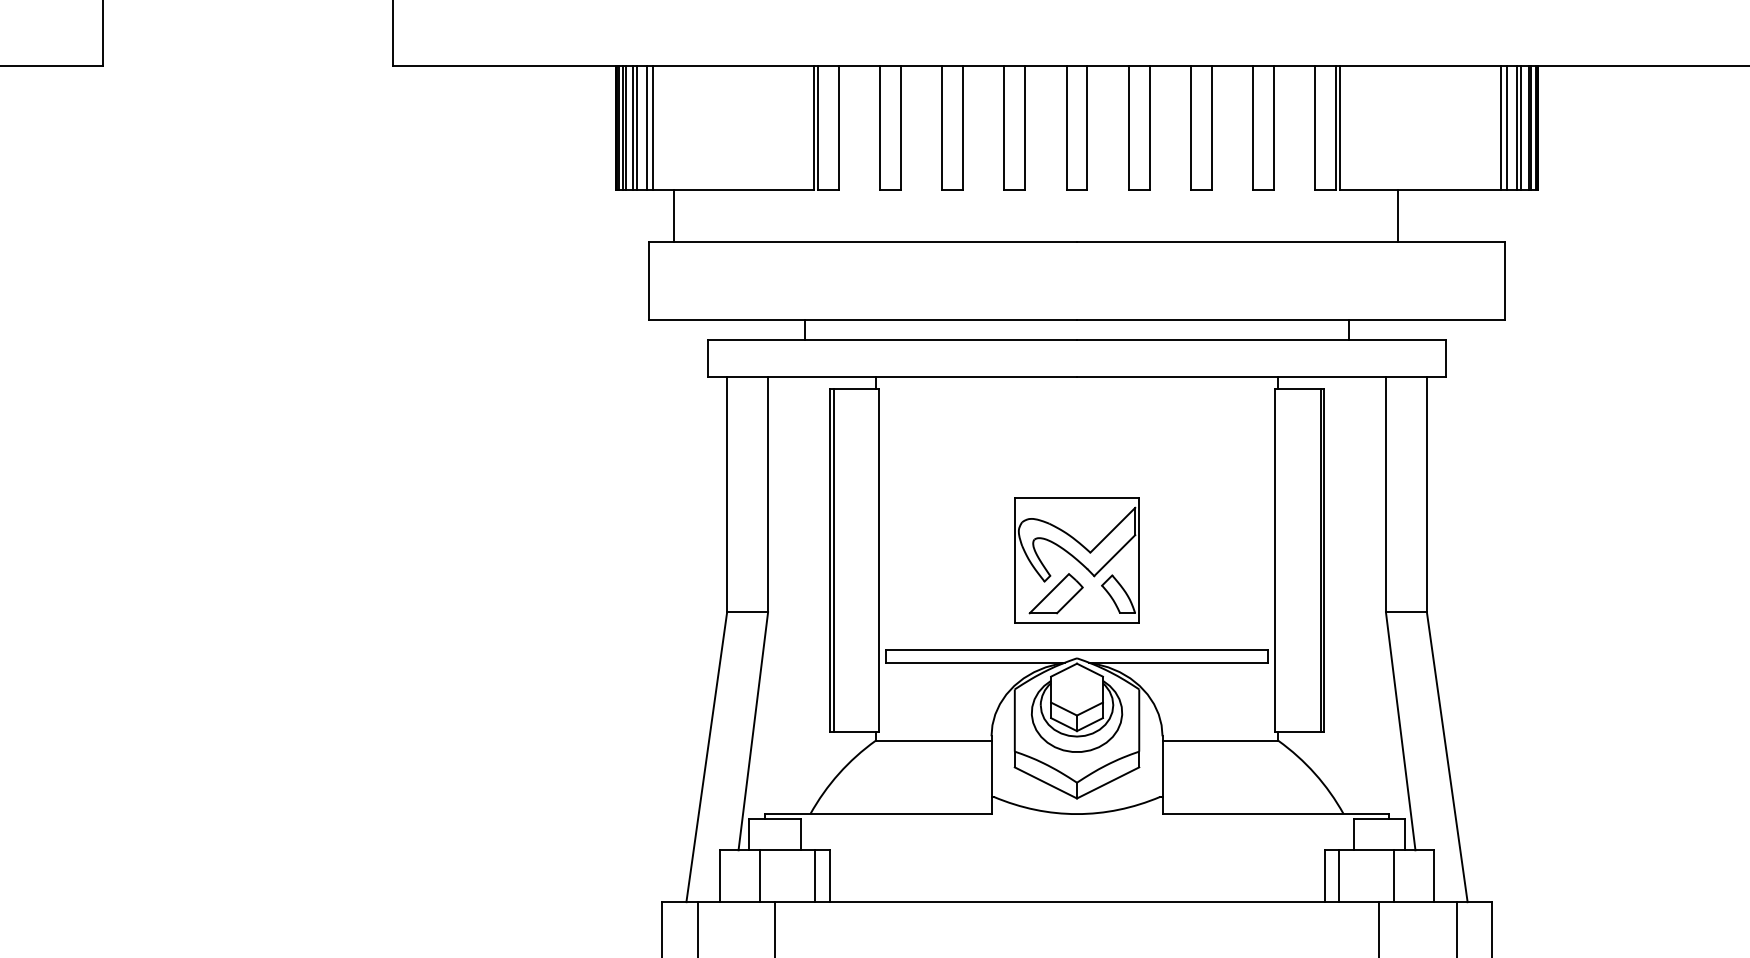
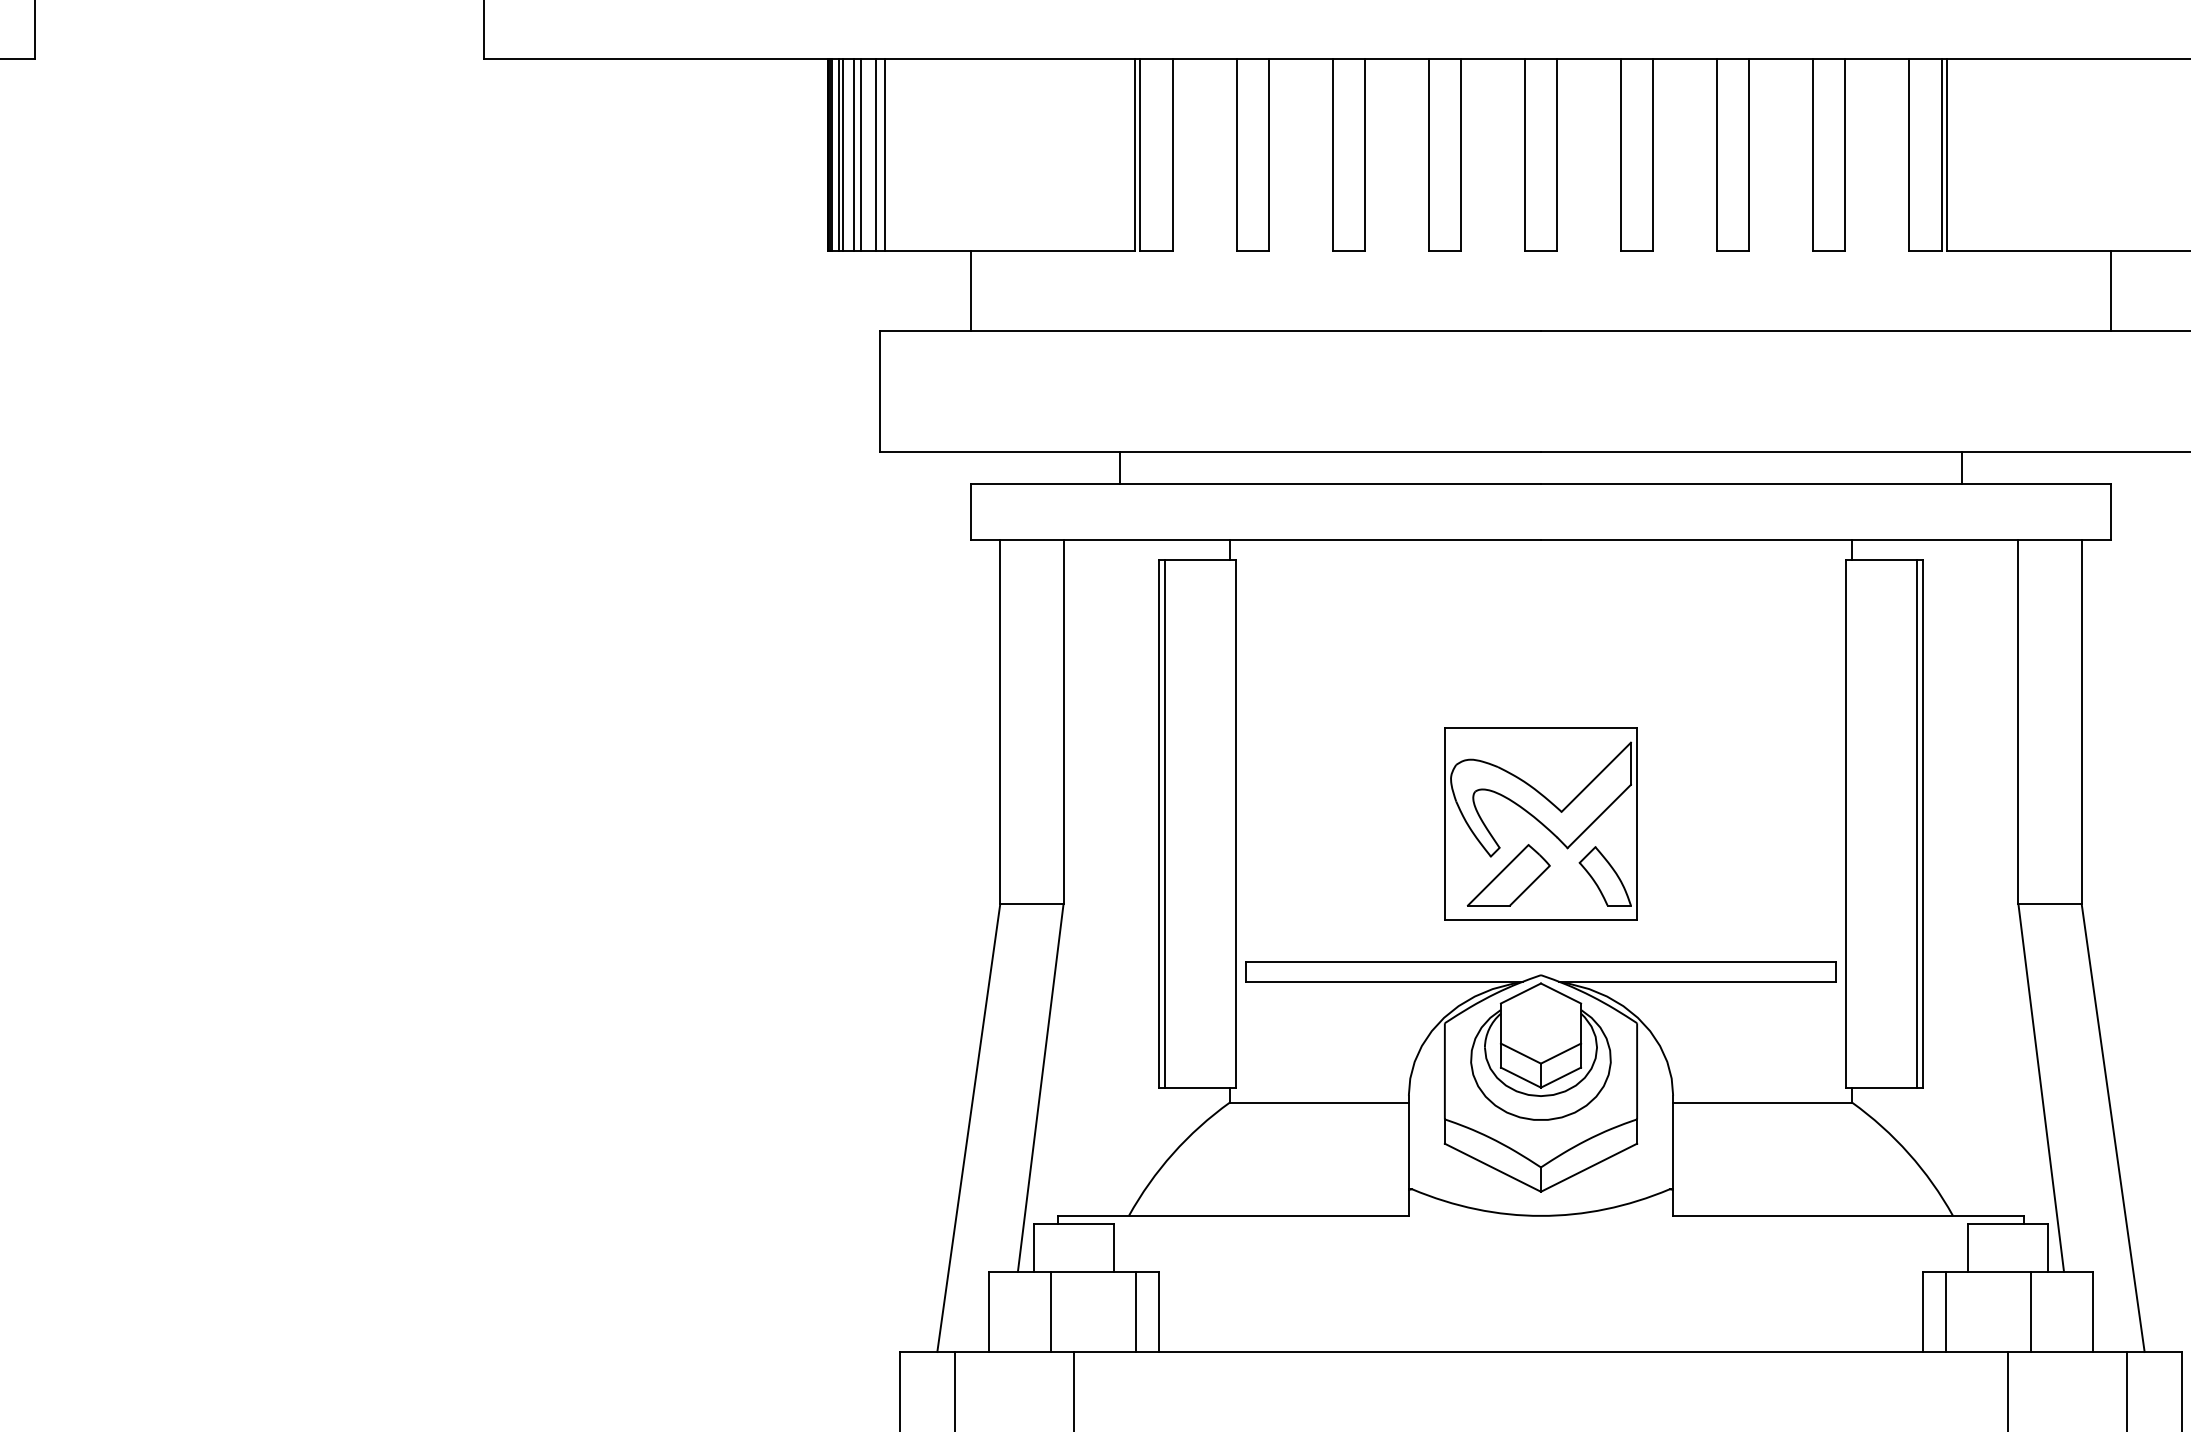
line: (673, 215) -> (969, 290), moved
line: (1398, 215) -> (2111, 290), moved

